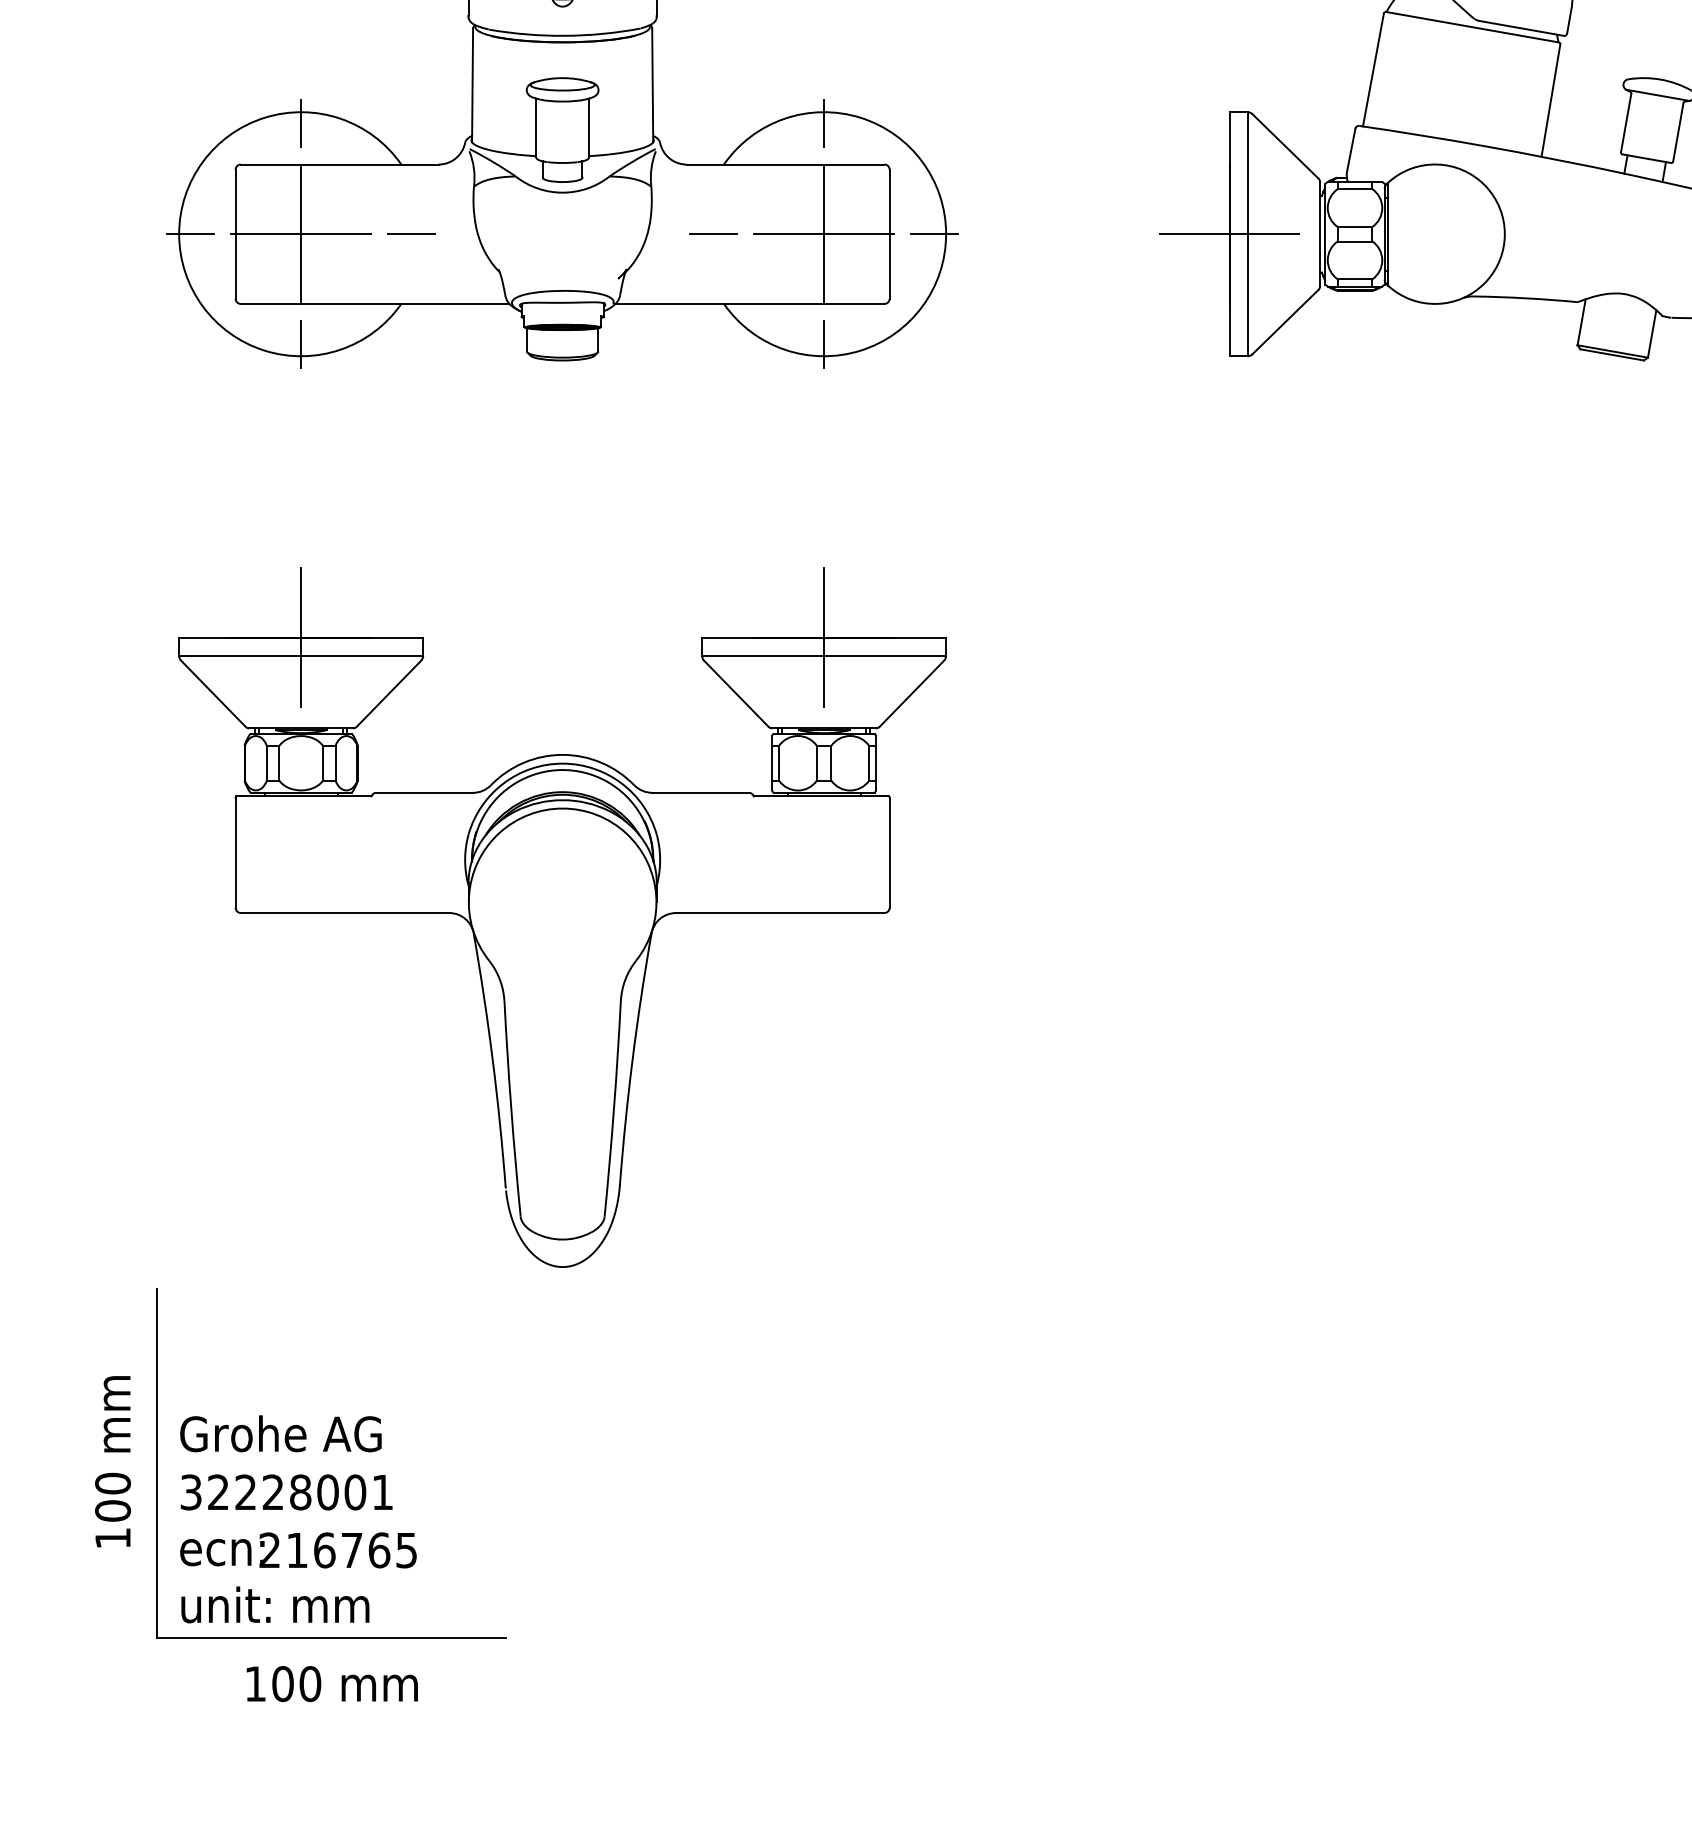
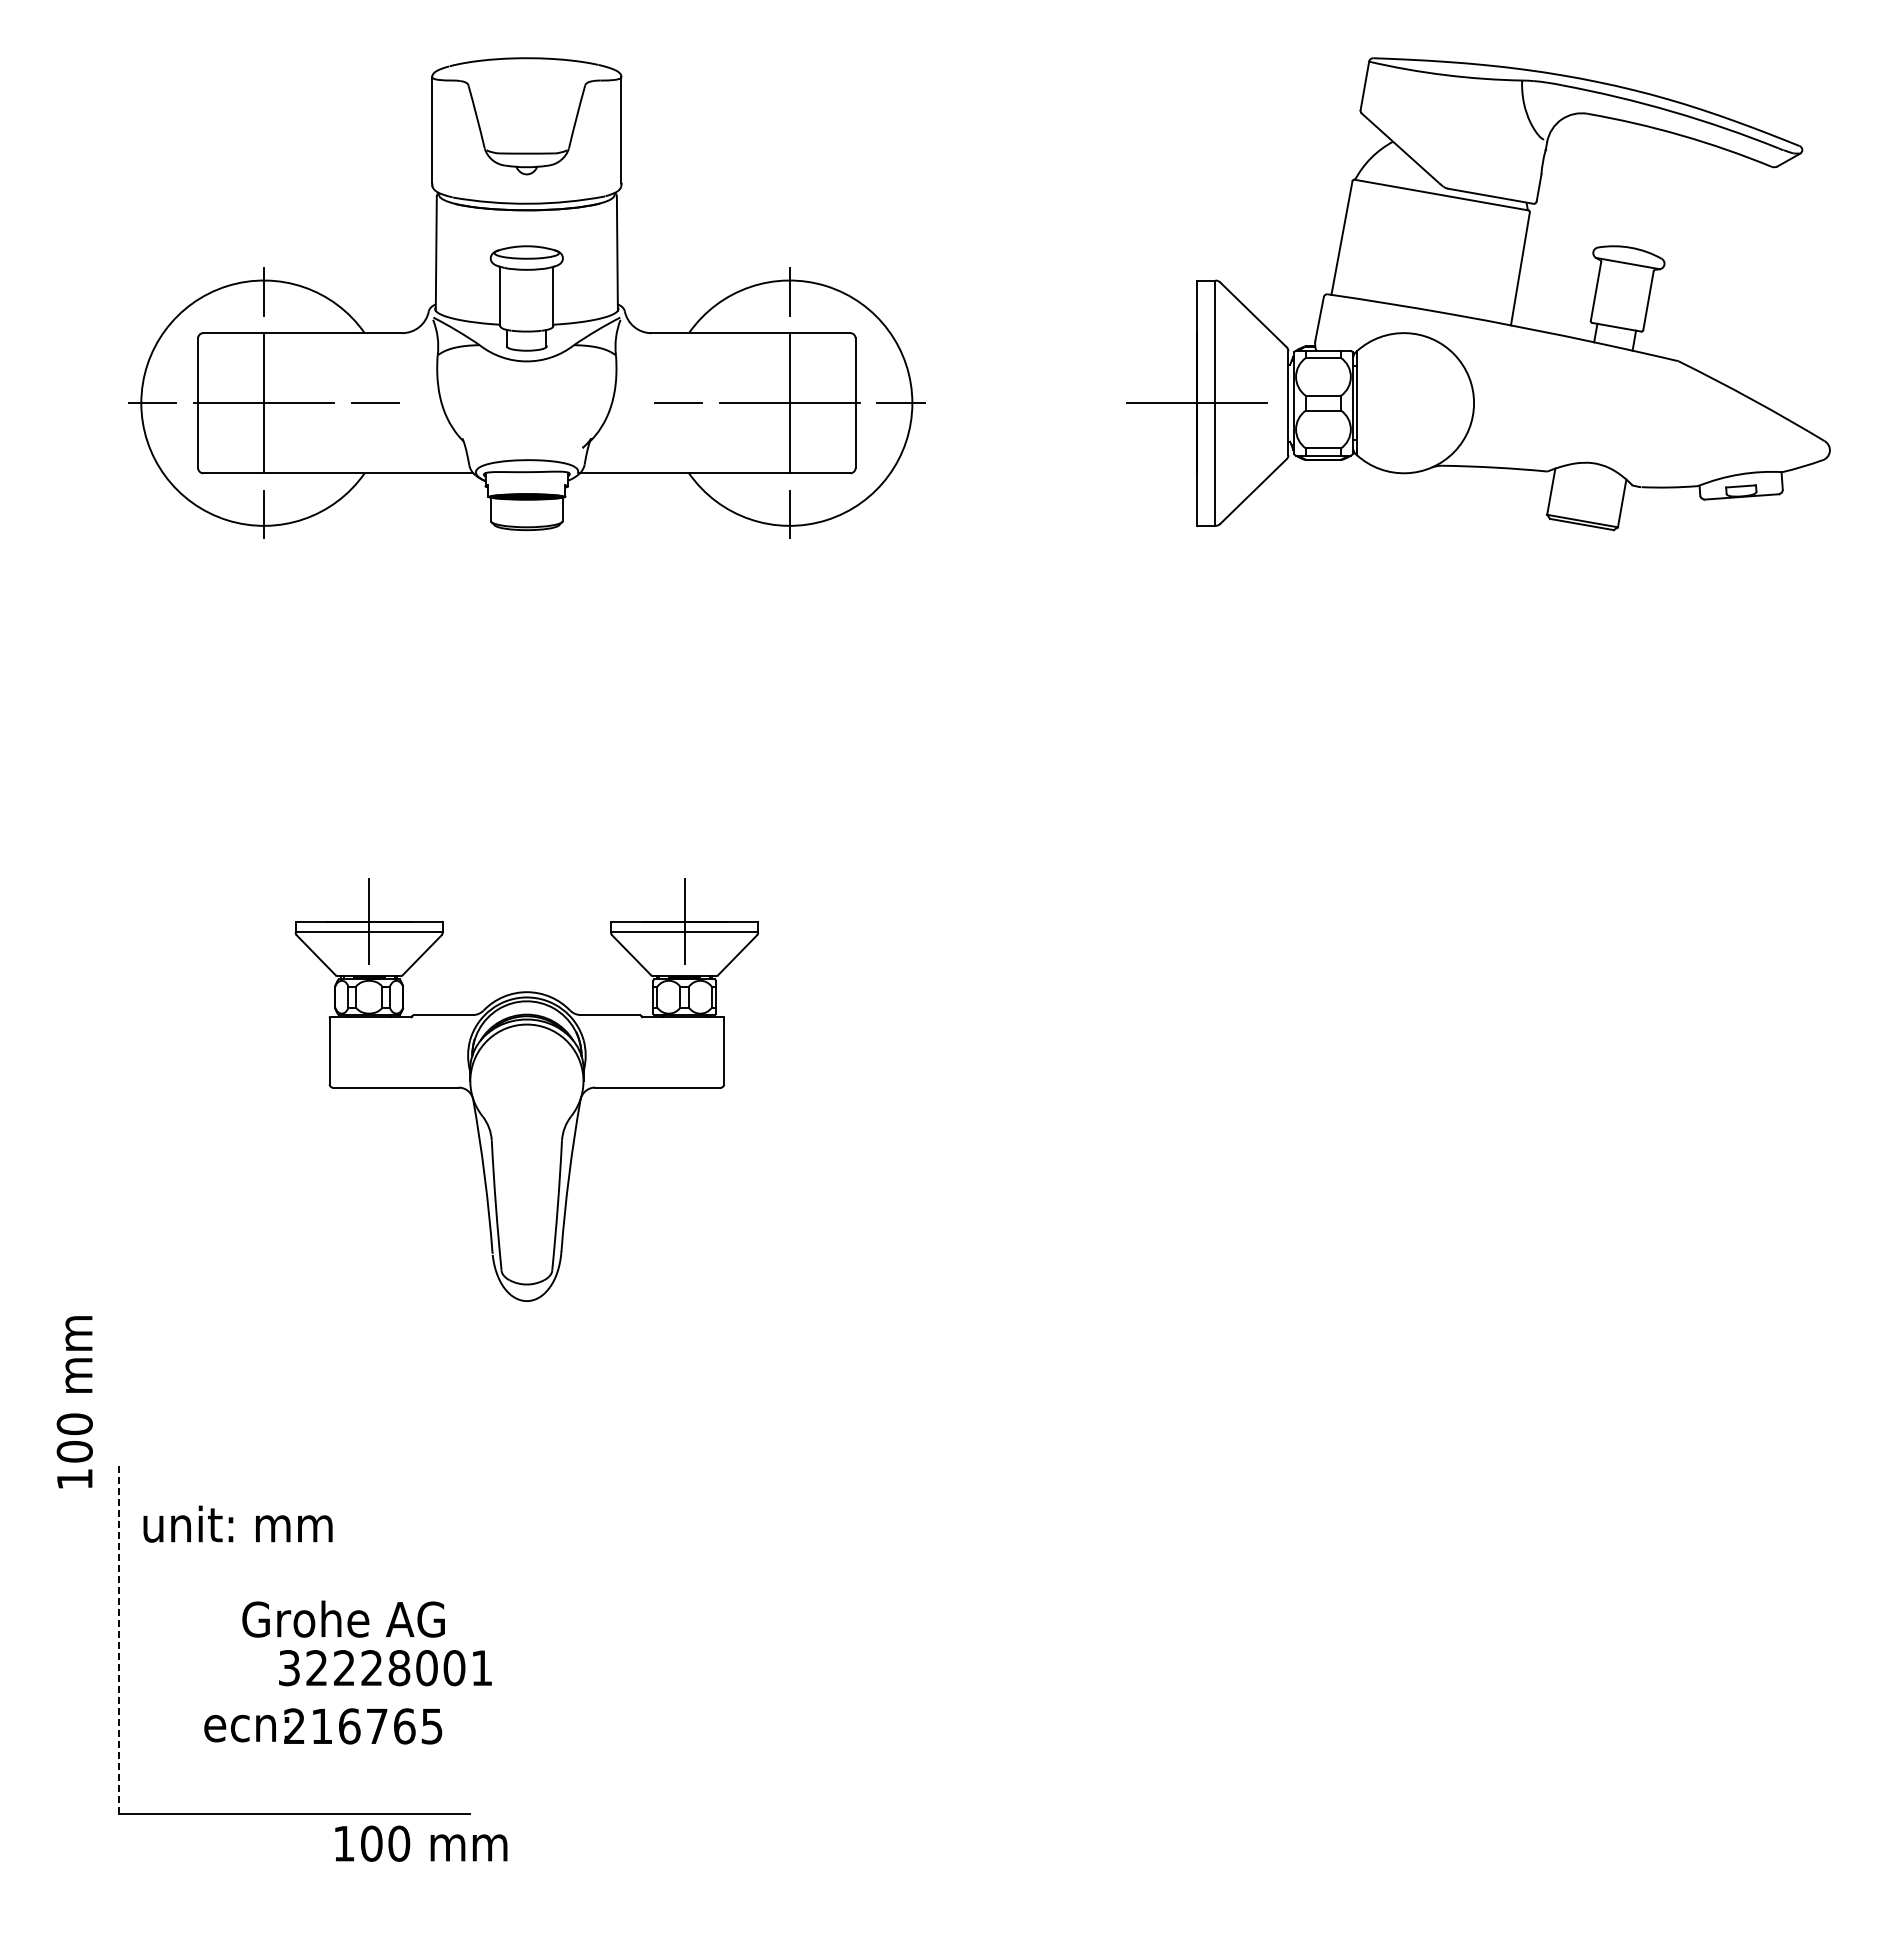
part: (562, 917) -> (526, 1090), size x0.6
text: (280, 1433) -> (343, 1618), moved
text: (112, 1461) -> (74, 1402), moved
line: (157, 1462) -> (119, 1638), solid -> dashed
text: (286, 1492) -> (385, 1668), moved
text: (298, 1550) -> (323, 1726), moved
text: (274, 1604) -> (237, 1523), moved
text: (332, 1683) -> (421, 1843), moved

